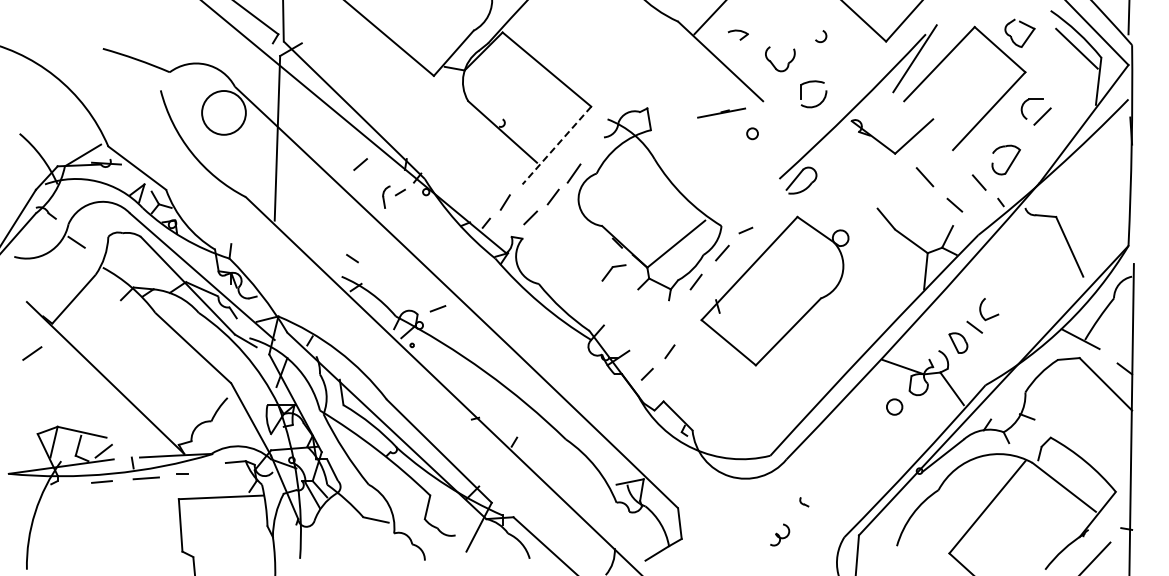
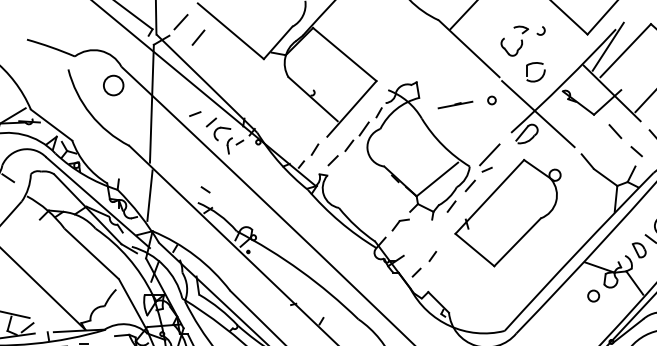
line: (318, 24) -> (181, 22), added
part: (737, 34) -> (520, 29), moved
line: (342, 46) -> (198, 38), added
circle: (223, 112) -> (113, 85), size x0.62
line: (721, 112) -> (455, 104), moved
line: (920, 123) -> (612, 93), added
line: (556, 145) -> (351, 108), dashed -> solid
line: (594, 150) -> (378, 112), added
line: (817, 152) -> (538, 113), added
part: (377, 173) -> (223, 128), added
line: (749, 209) -> (489, 154), added
line: (274, 266) -> (149, 195), added
part: (613, 272) -> (400, 224), moved
line: (437, 308) -> (194, 113), moved

